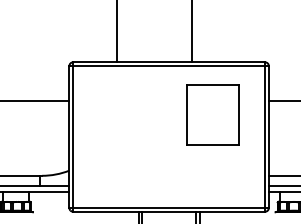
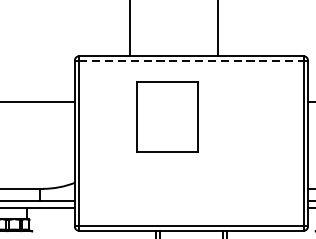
line: (169, 66) -> (191, 61), solid -> dashed
part: (212, 114) -> (167, 117), moved

